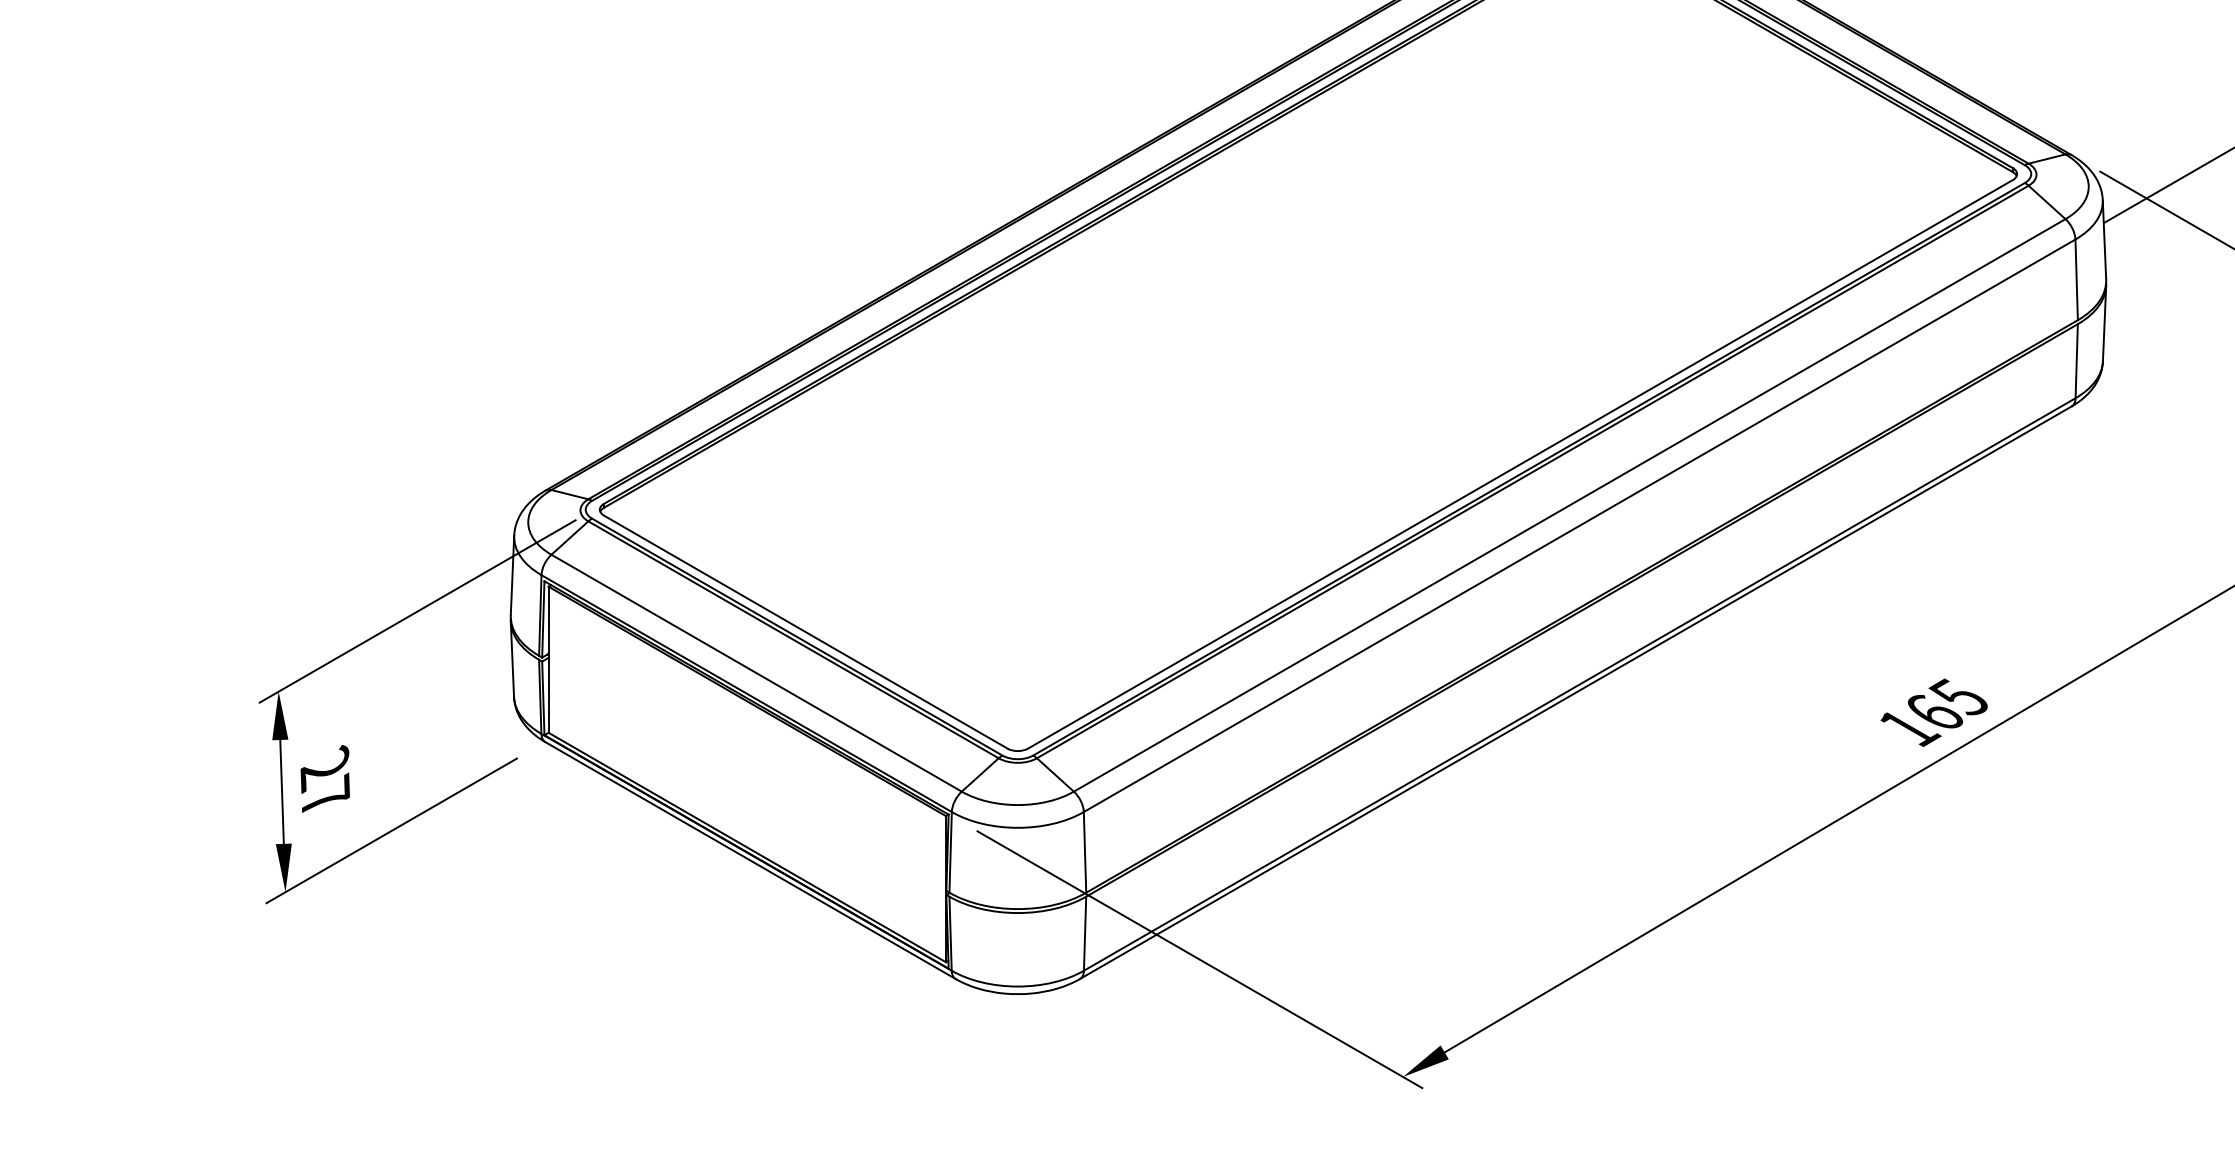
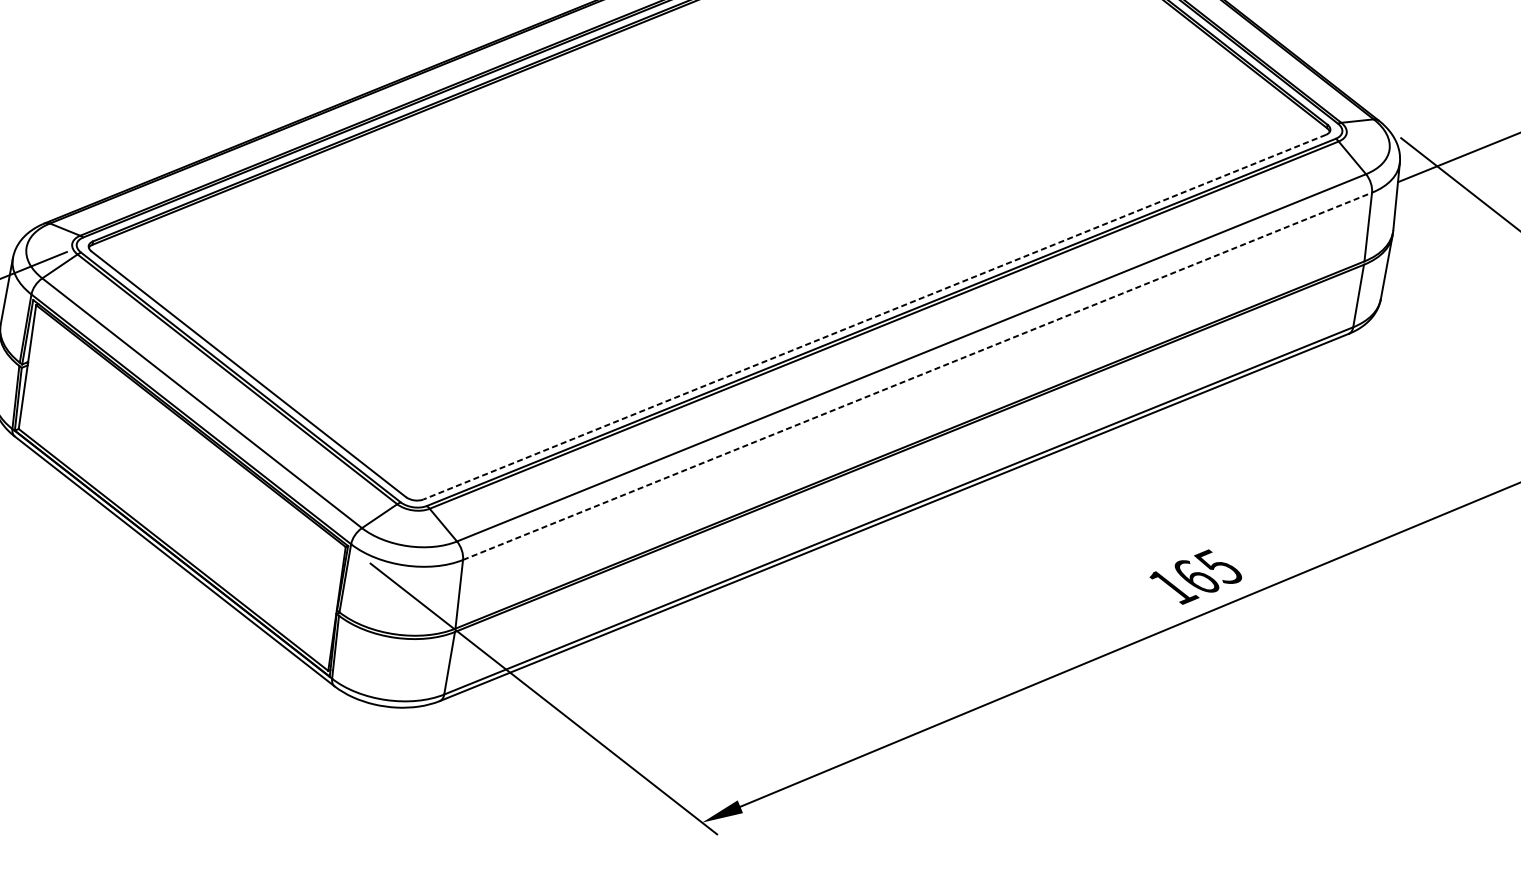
line: (1520, 464) -> (874, 317), solid -> dashed
line: (1579, 525) -> (917, 376), solid -> dashed

